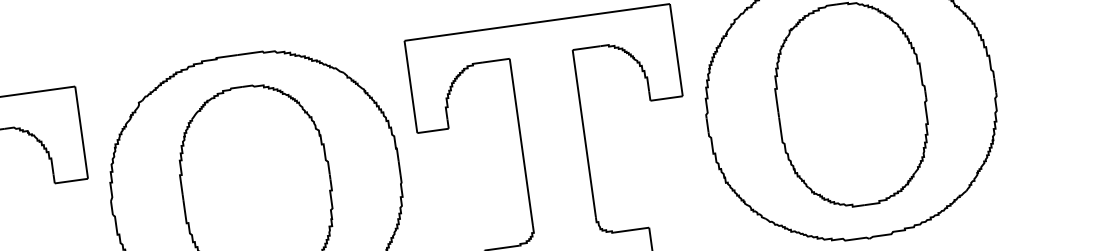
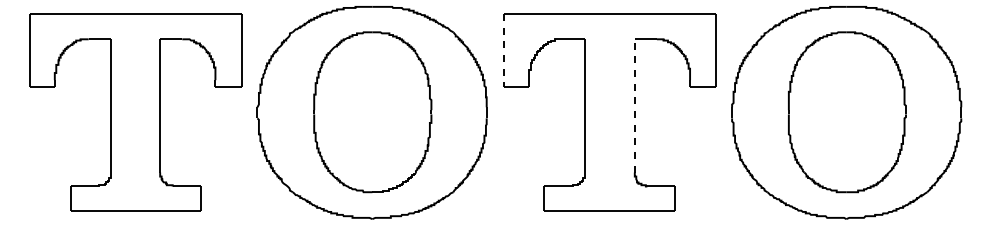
line: (411, 86) -> (504, 50), solid -> dashed
line: (583, 133) -> (634, 105), solid -> dashed

